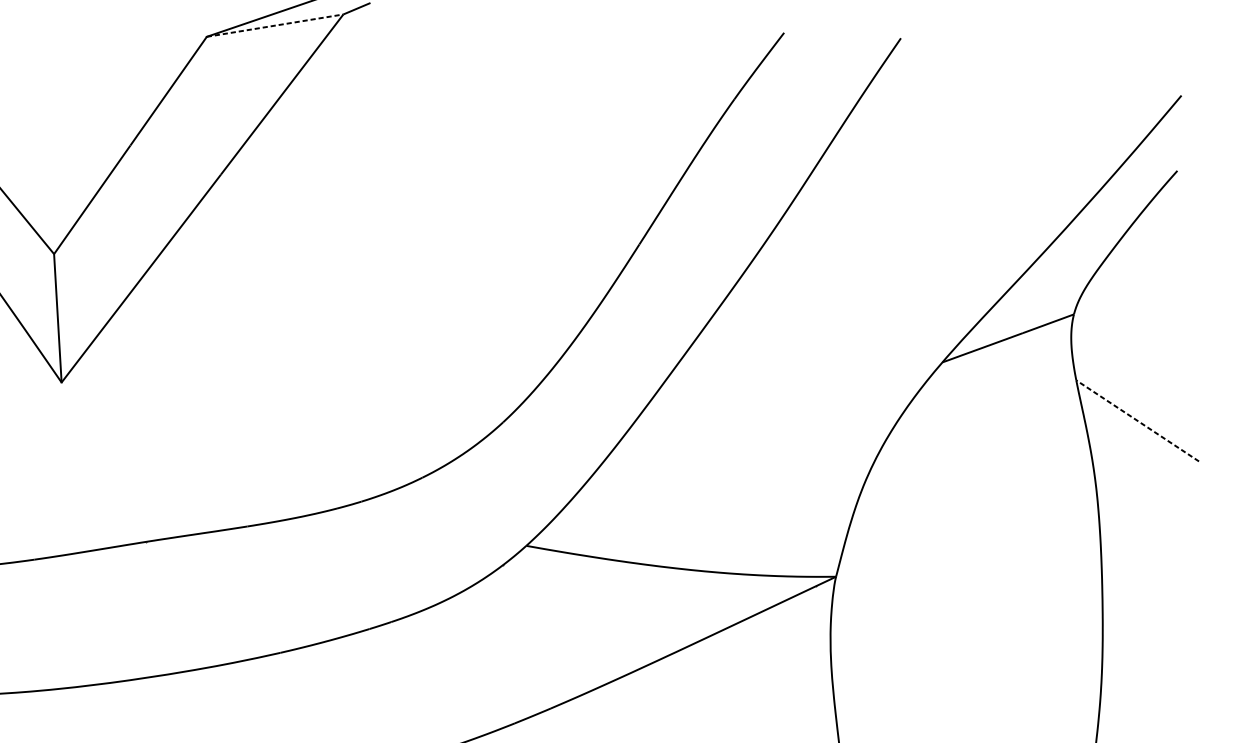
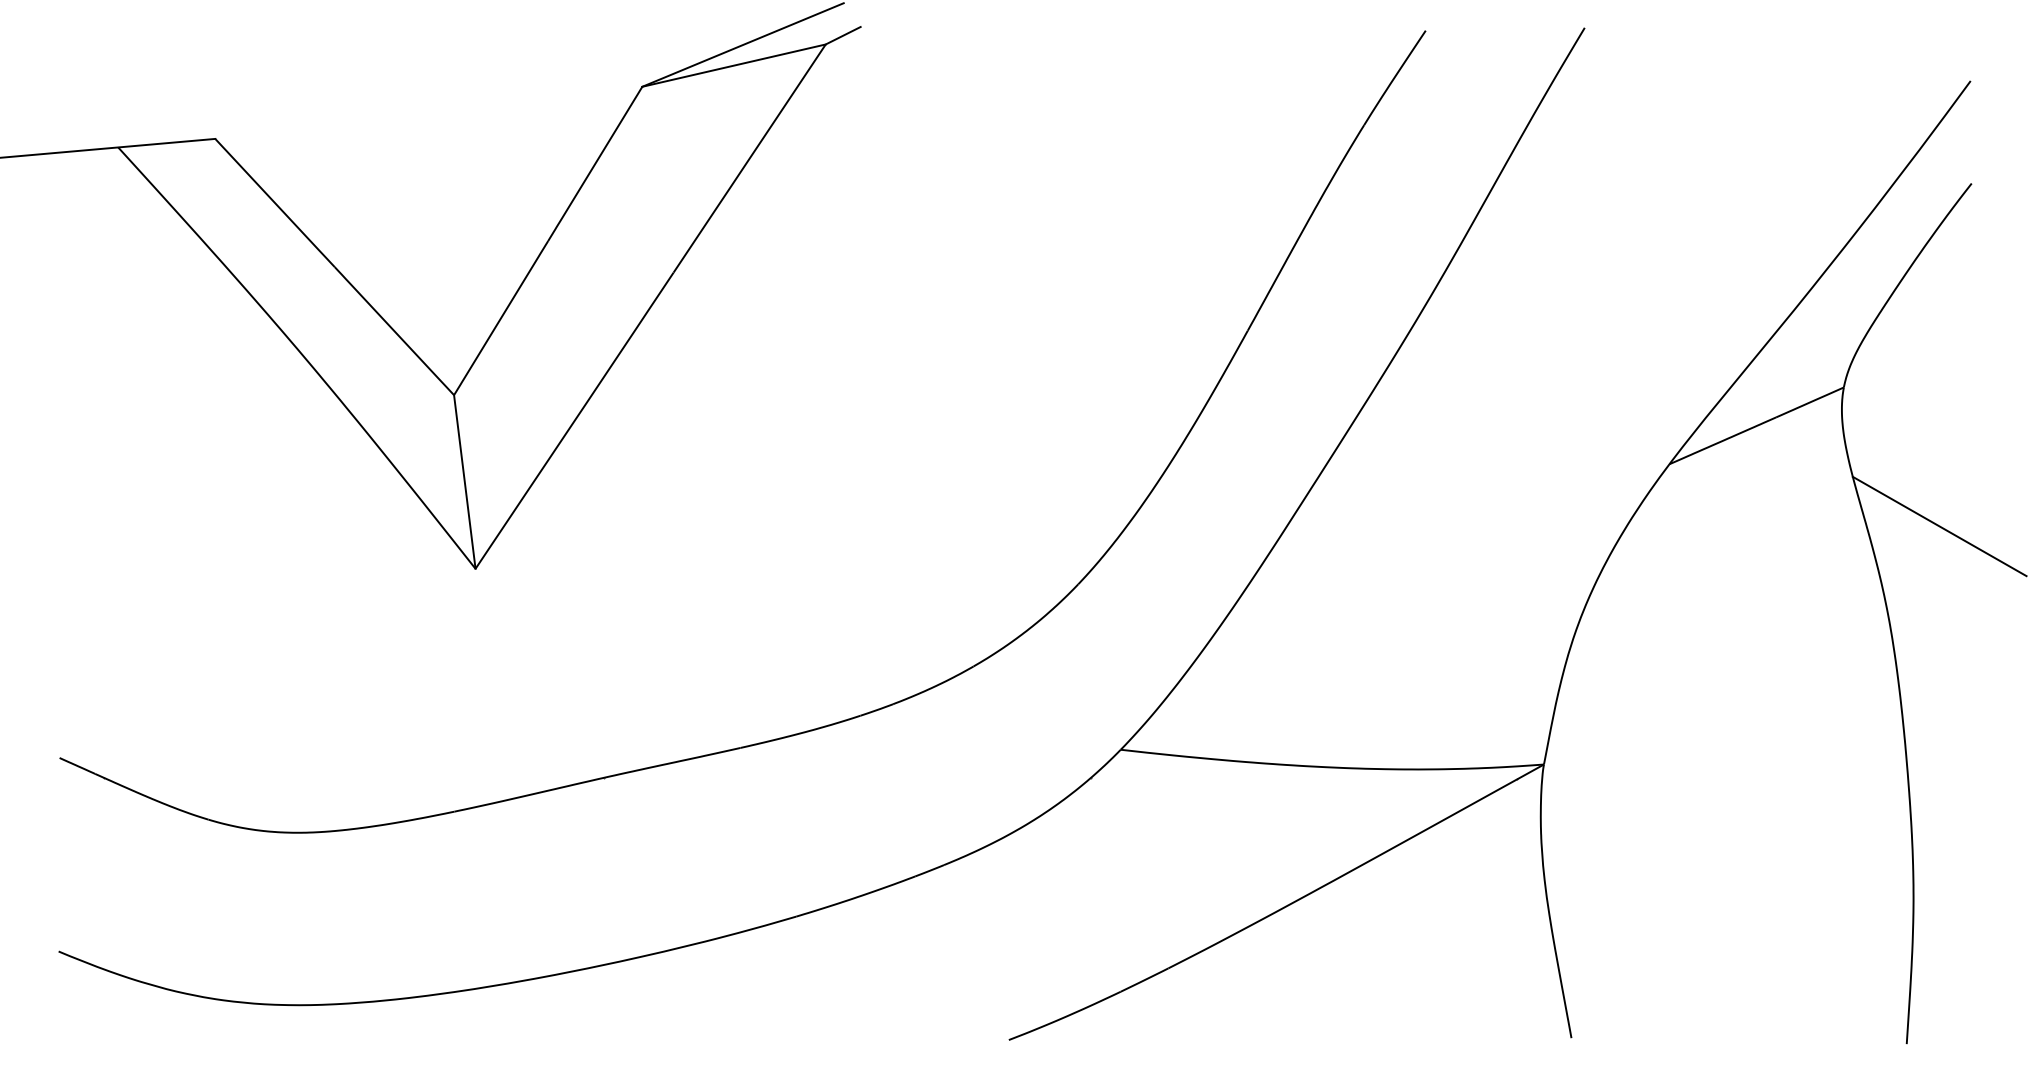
line: (275, 25) -> (734, 65), dashed -> solid
line: (1137, 420) -> (1939, 526), dashed -> solid

